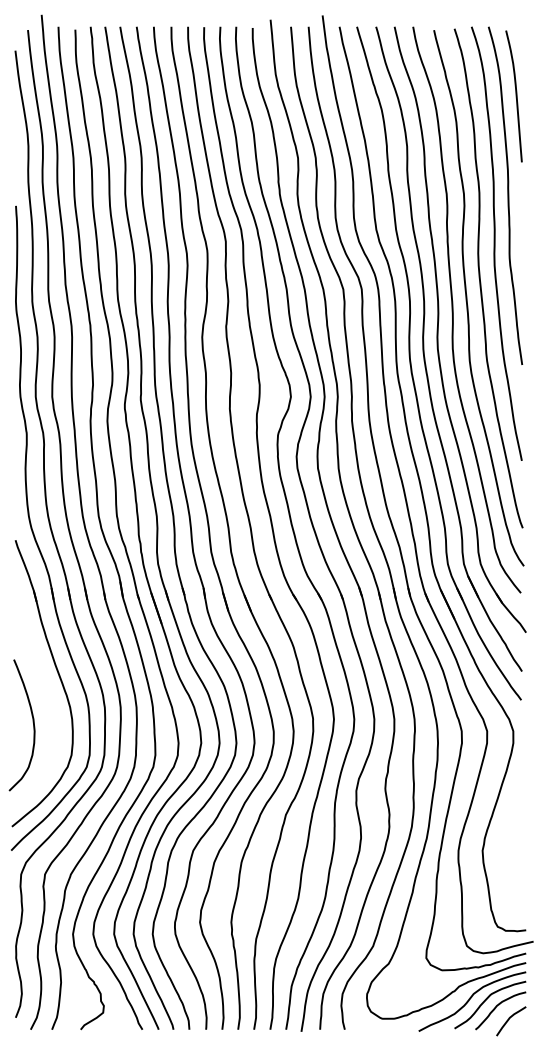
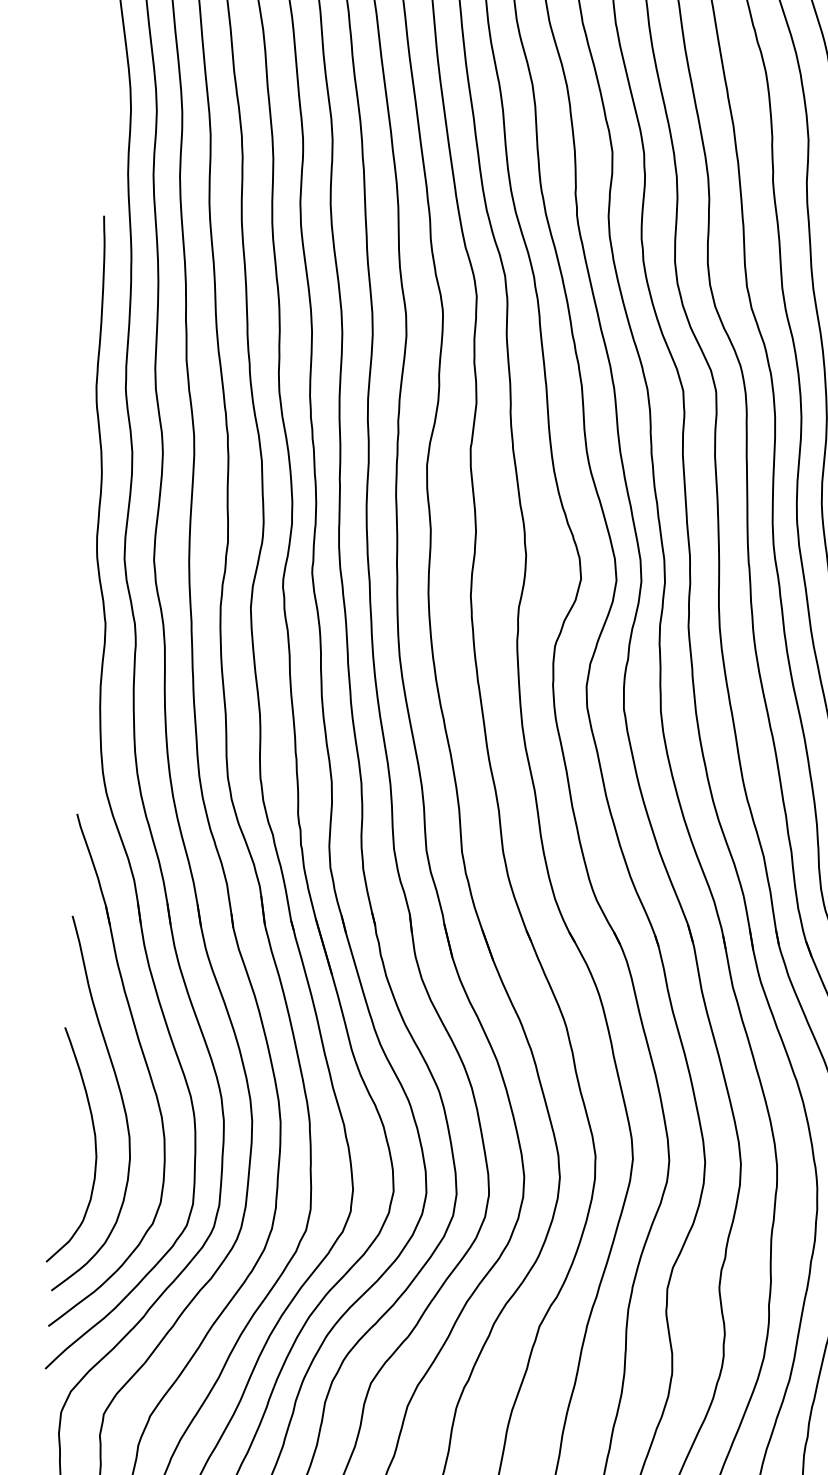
curve: (46, 698) -> (120, 1099), added

